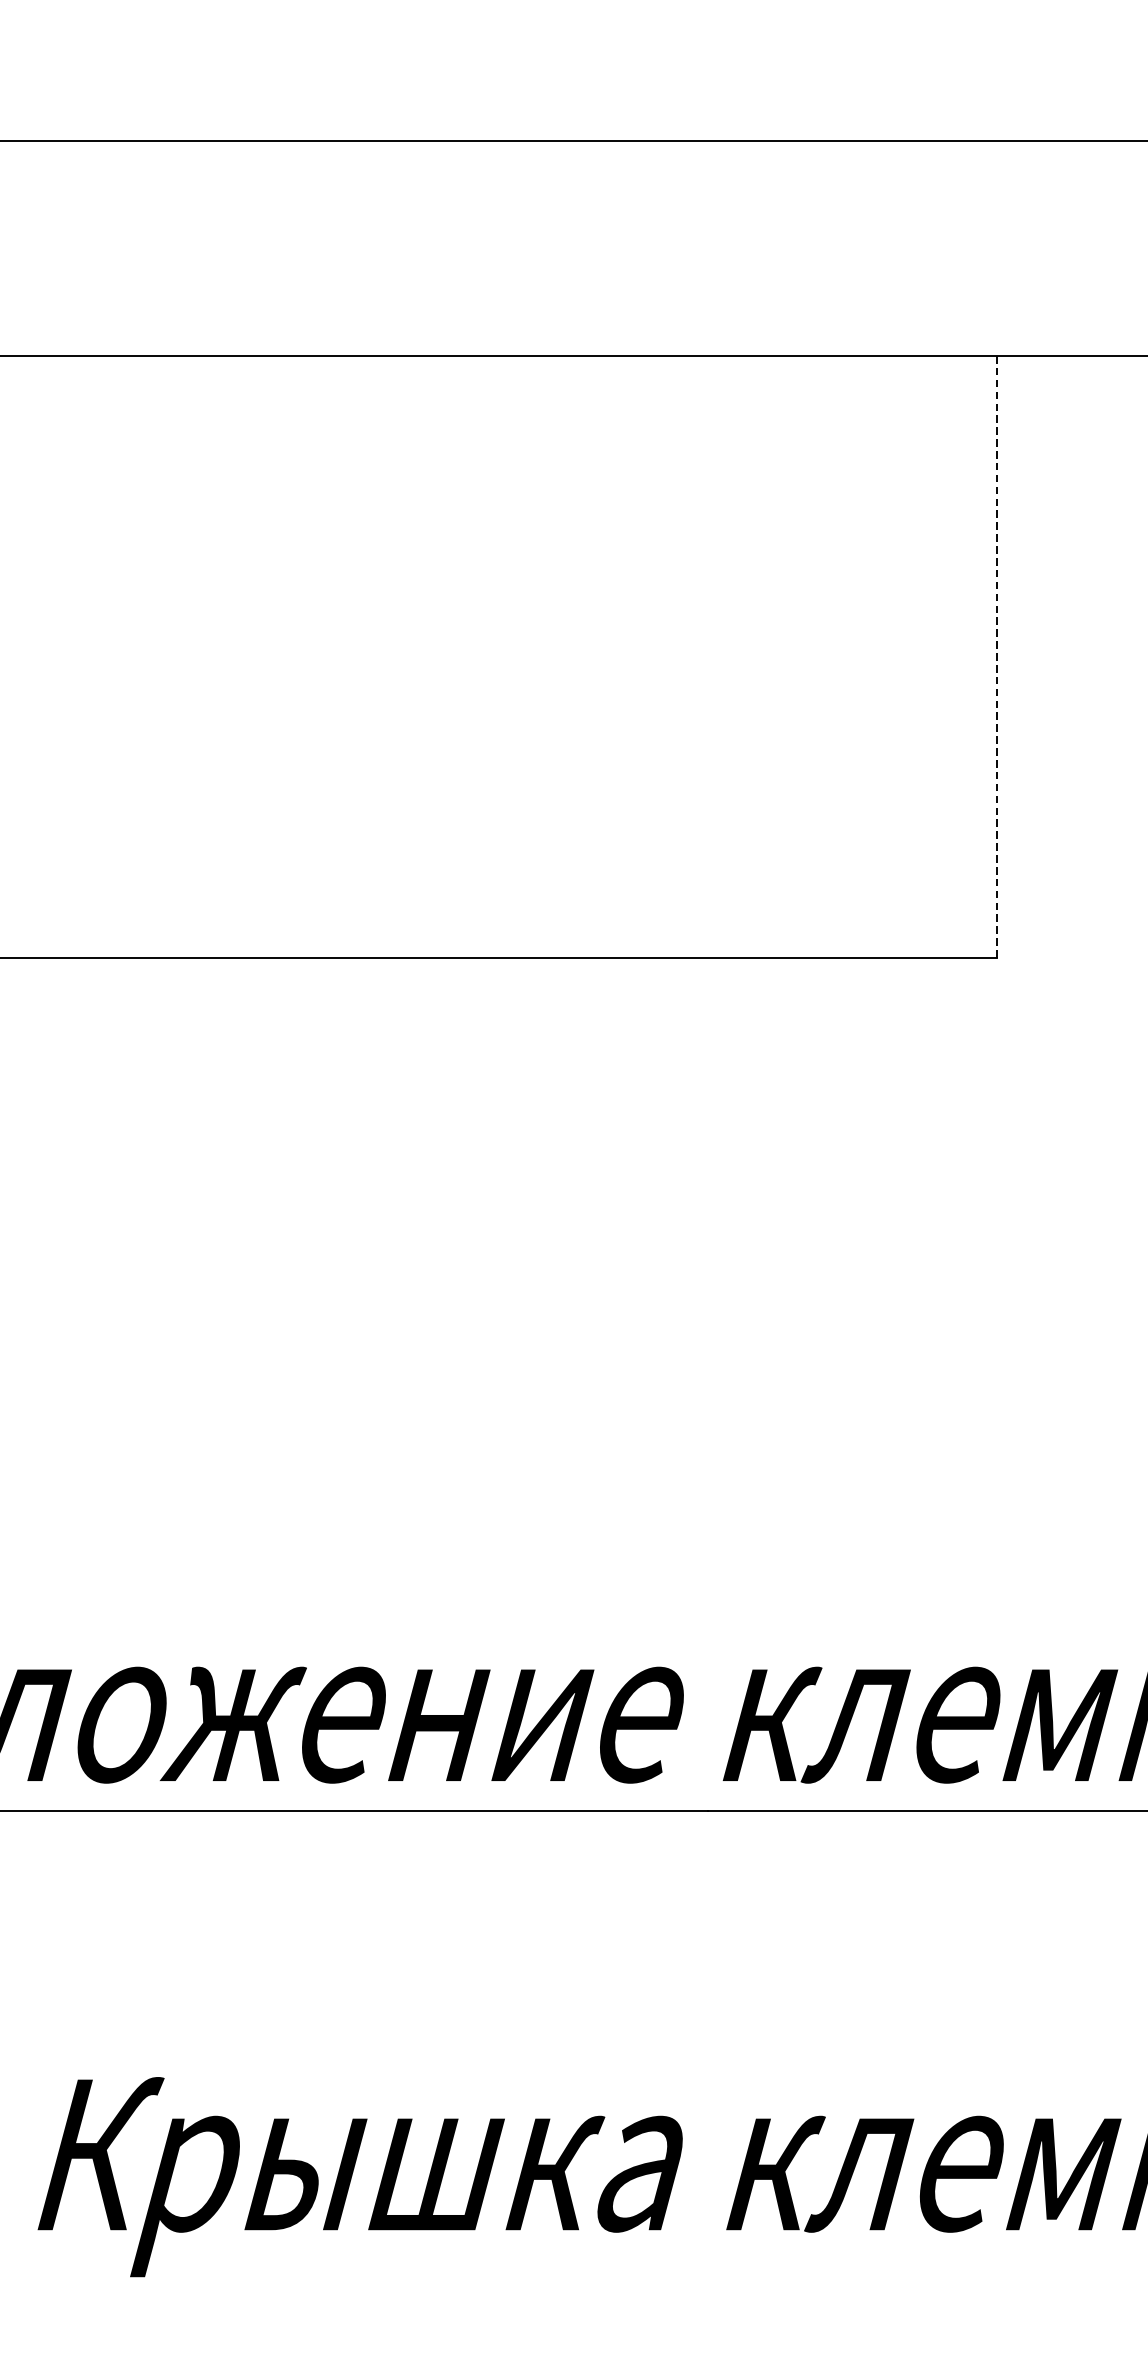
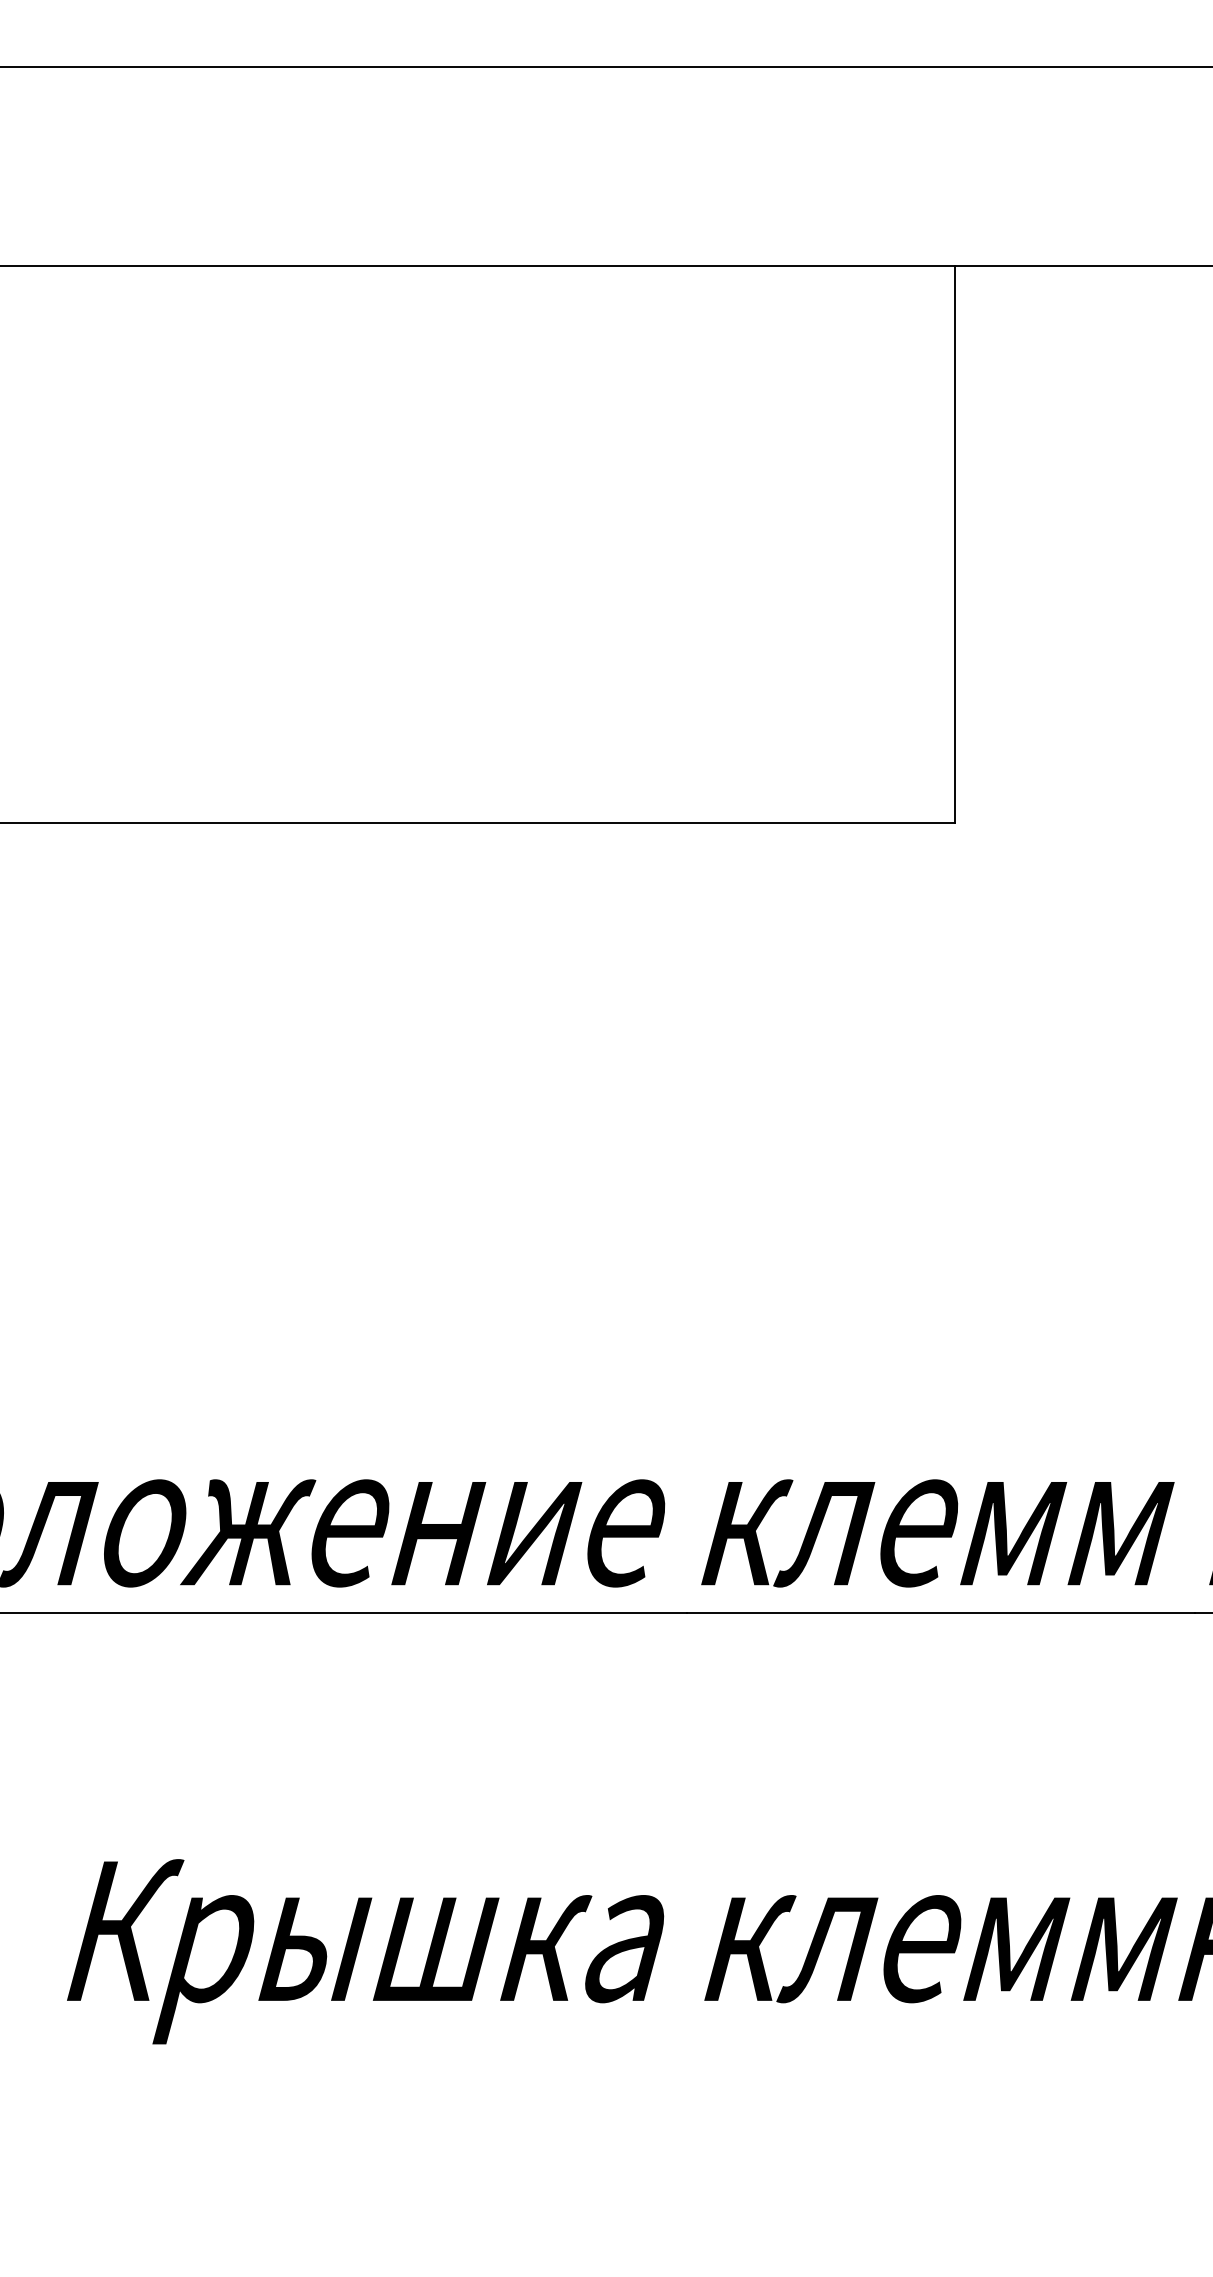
line: (997, 656) -> (955, 544), dashed -> solid

